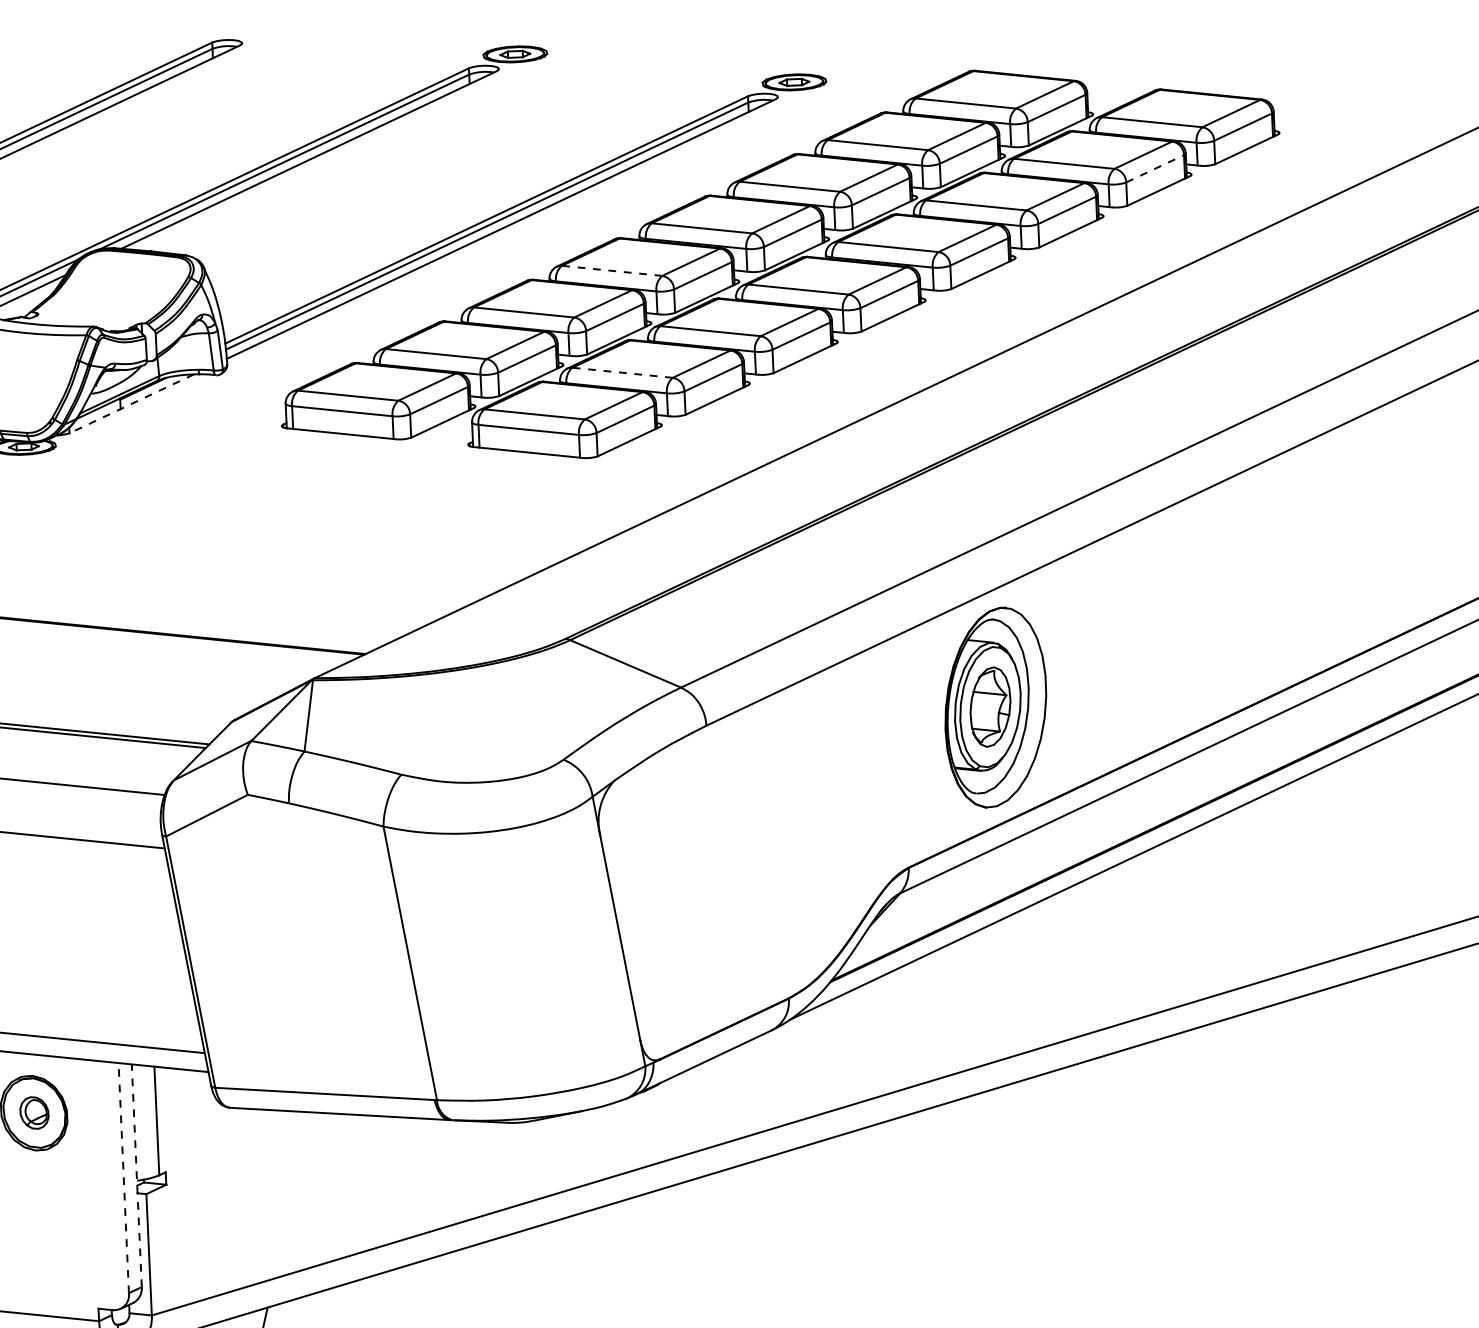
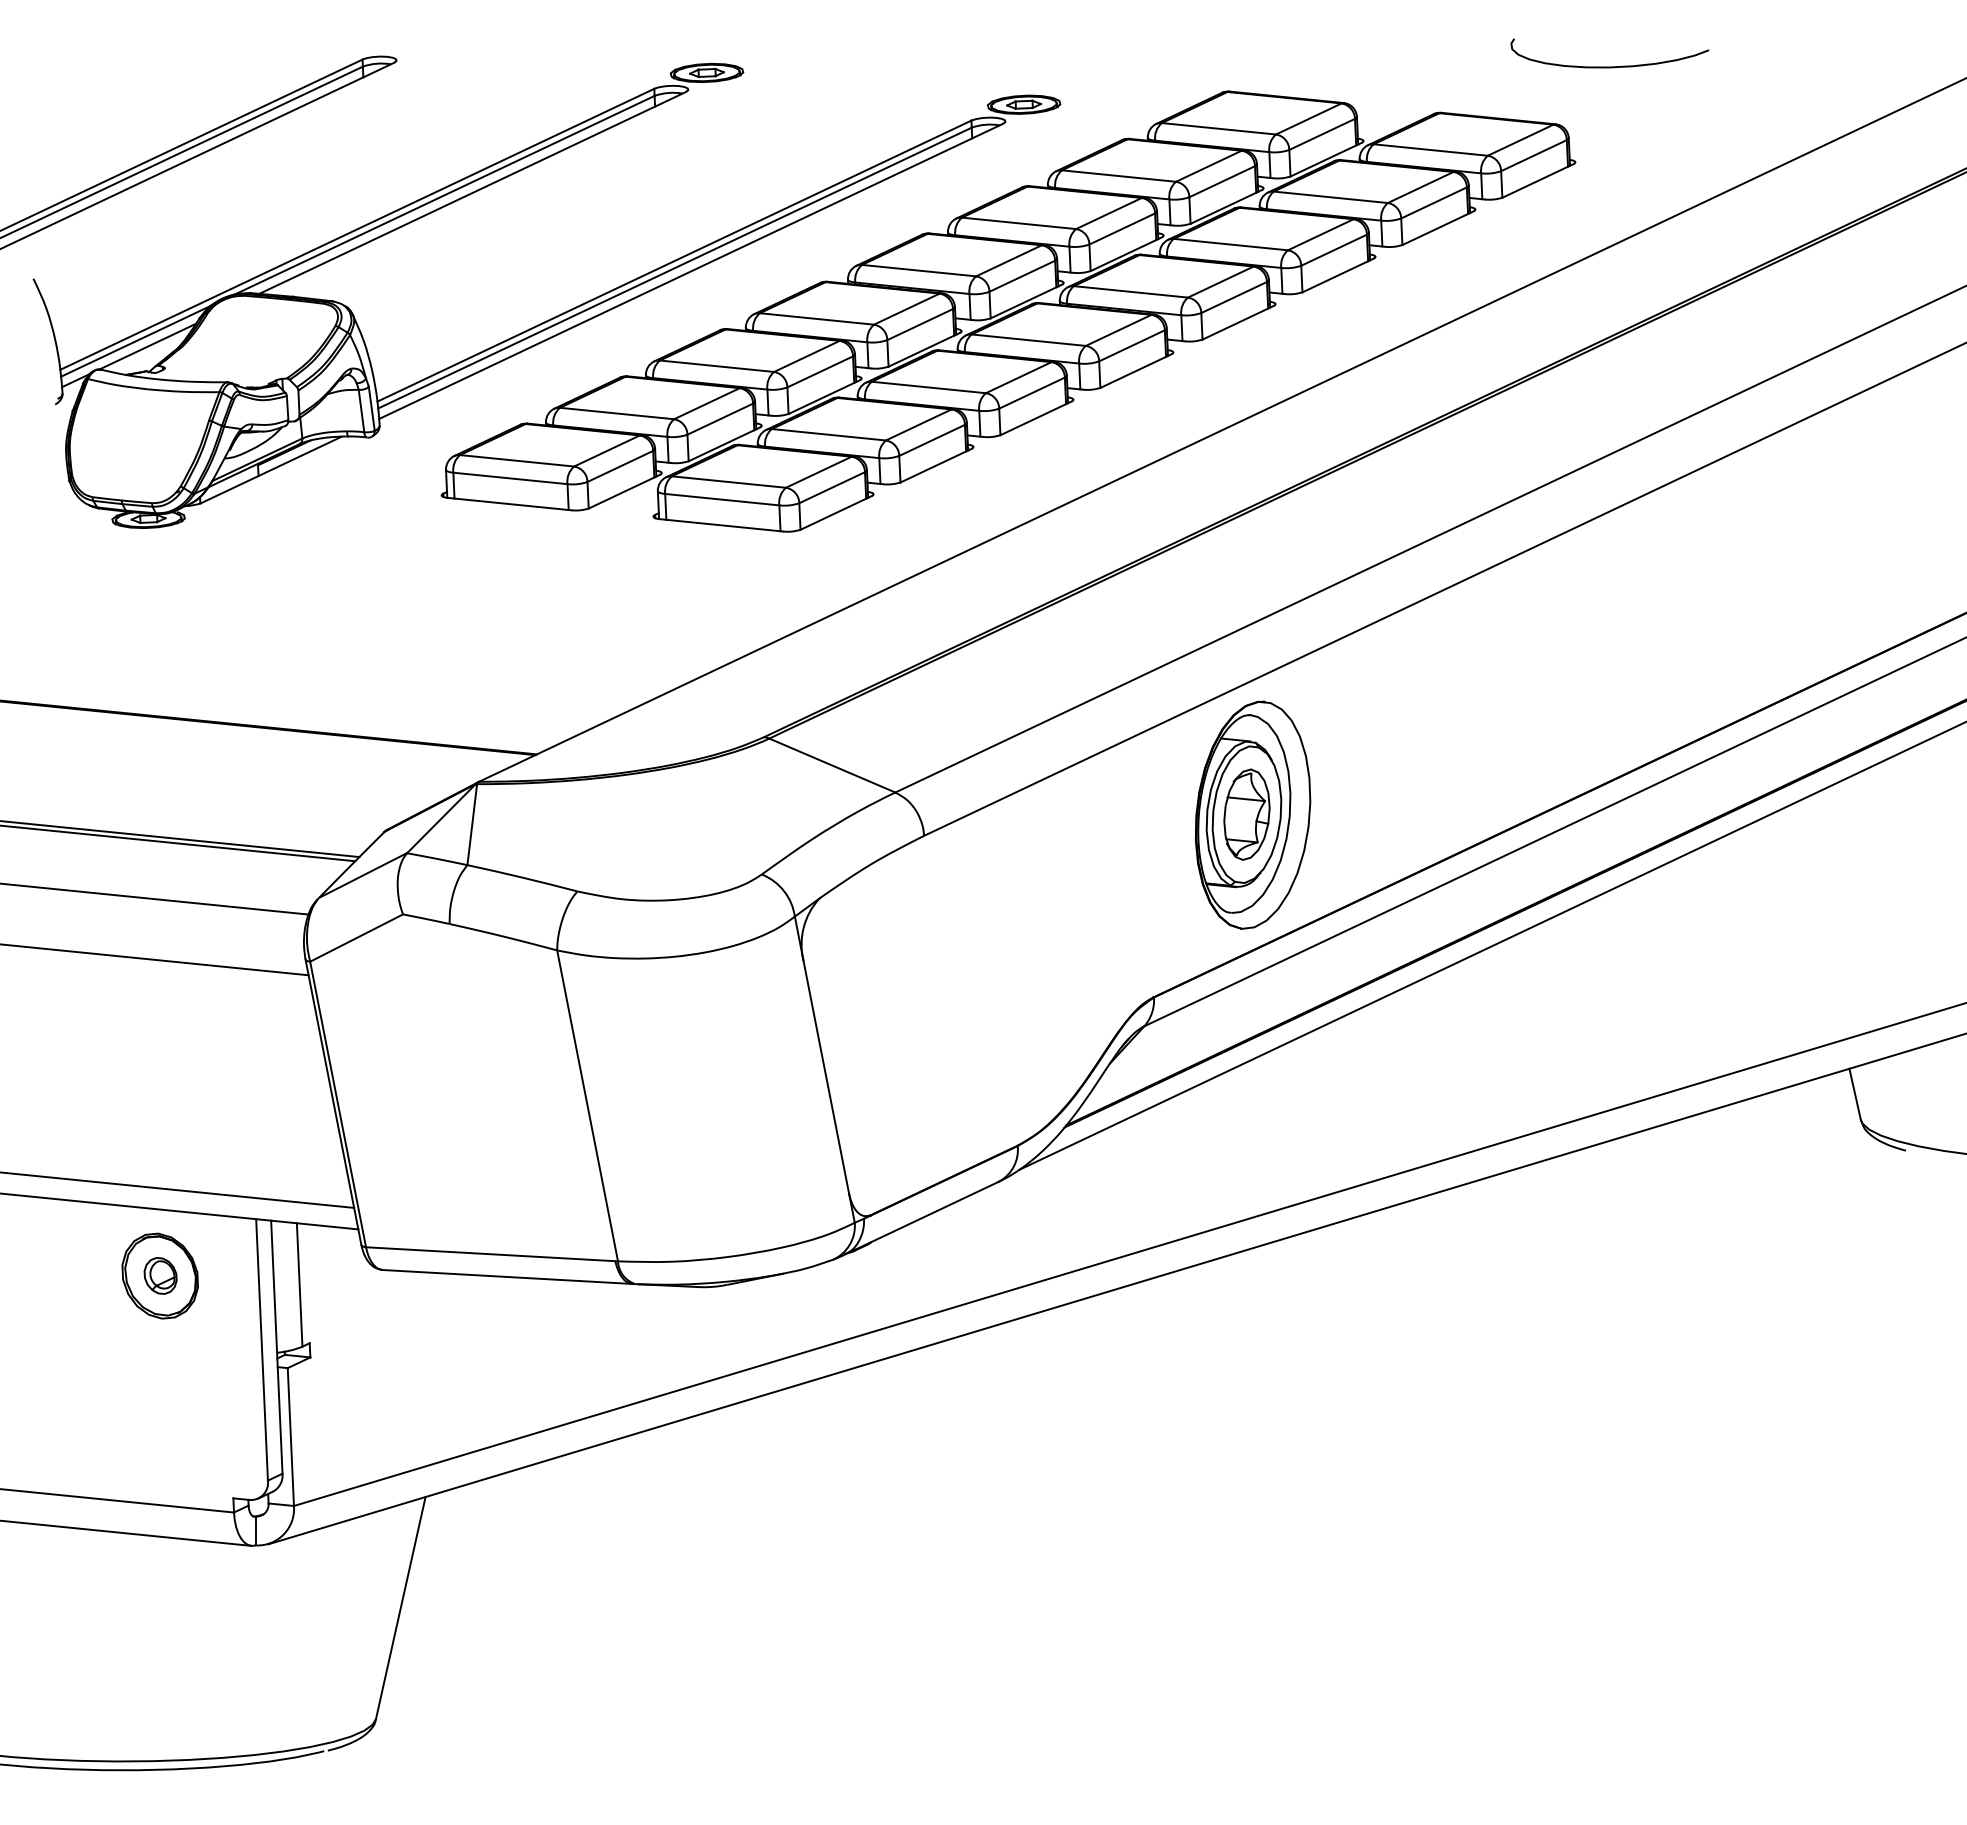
curve: (1309, 48) -> (1609, 66), added
line: (1155, 168) -> (1434, 202), dashed -> solid
line: (611, 270) -> (816, 318), dashed -> solid
line: (622, 372) -> (828, 434), dashed -> solid
line: (132, 403) -> (271, 469), dashed -> solid
line: (136, 1175) -> (276, 1347), dashed -> solid
line: (124, 1177) -> (262, 1349), dashed -> solid

